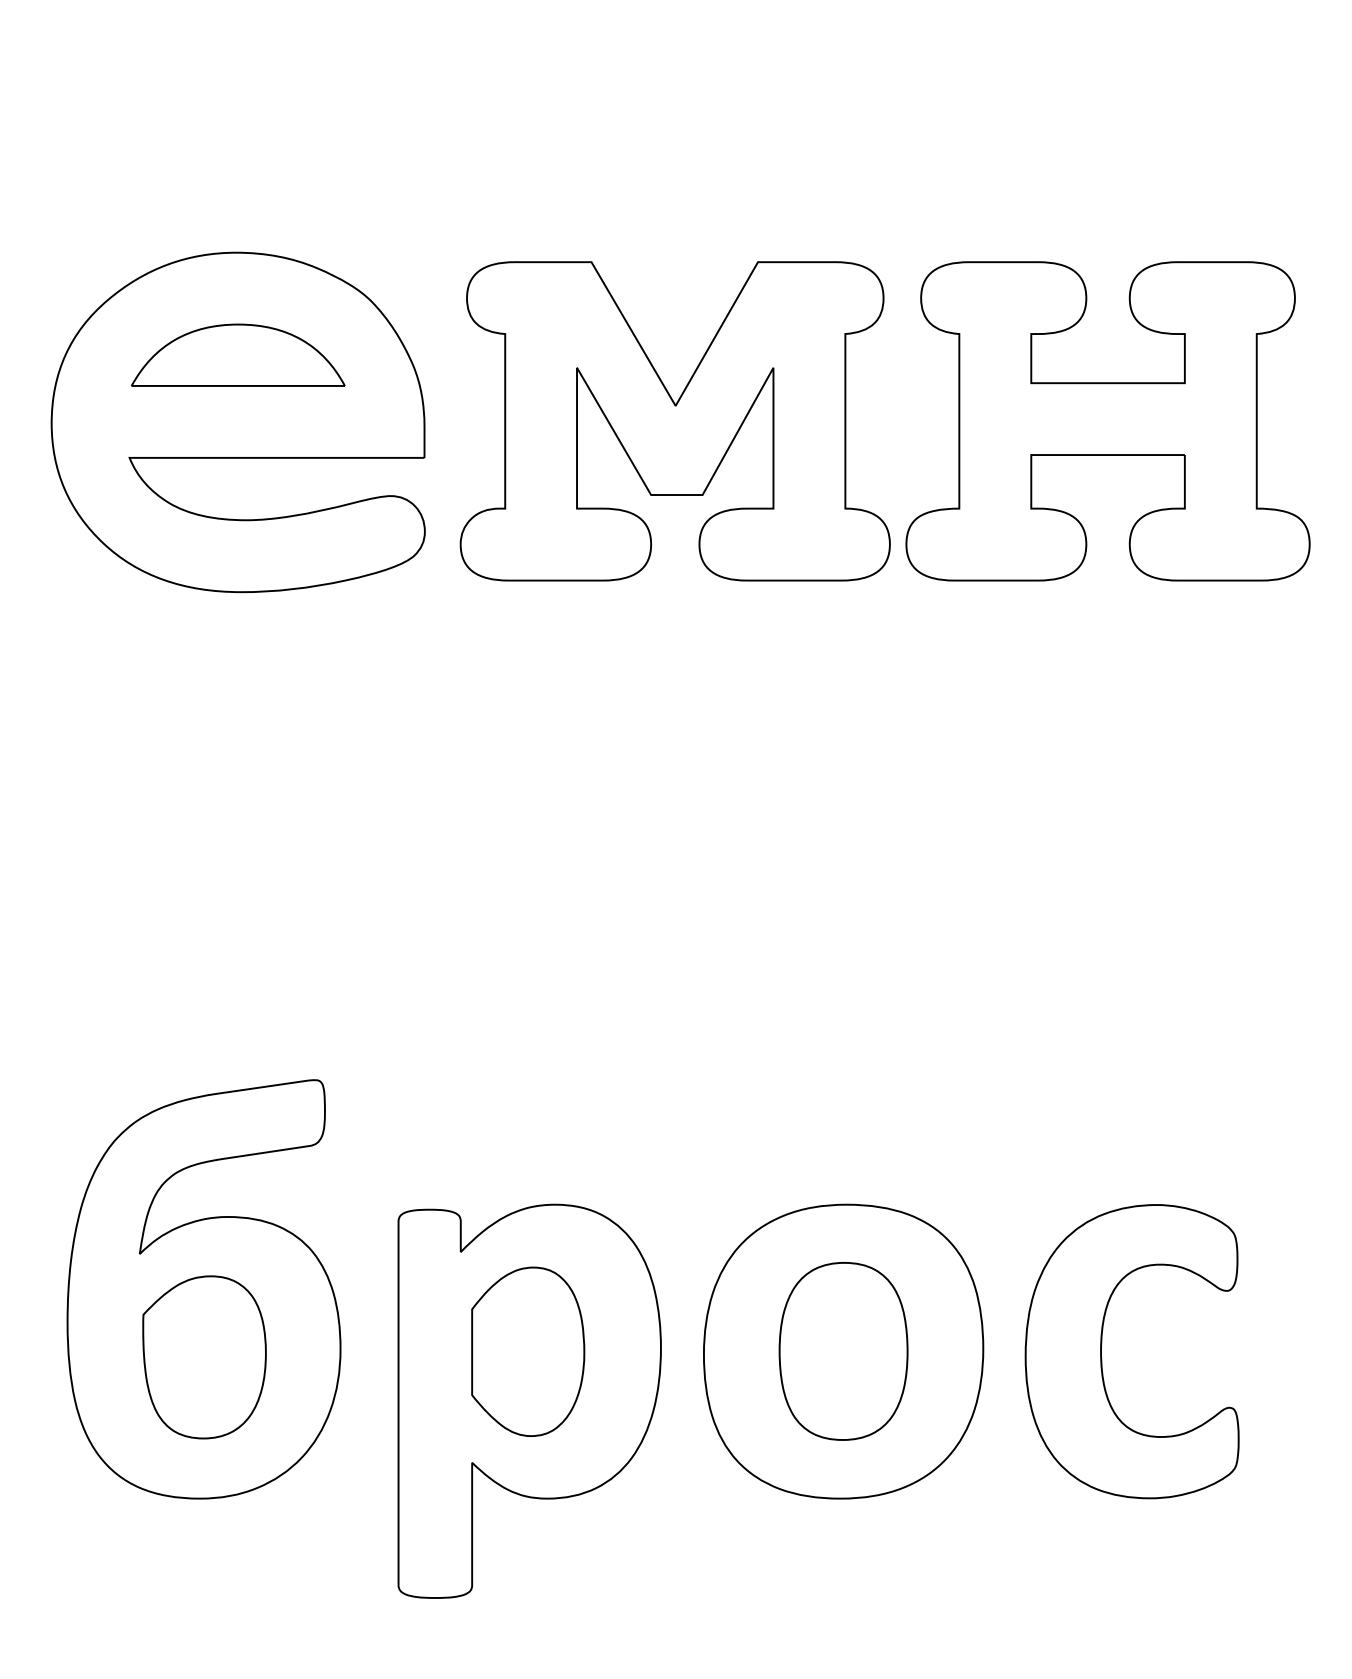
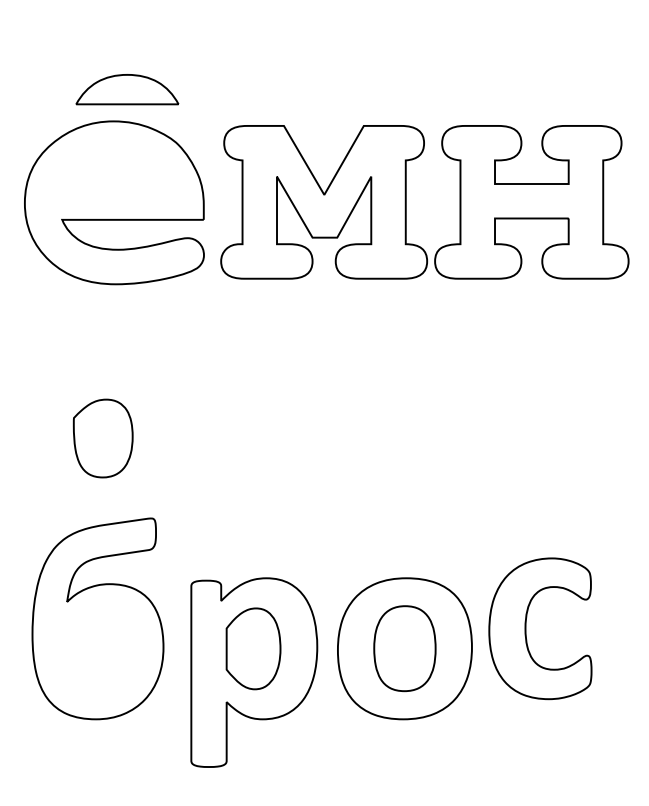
part: (238, 355) -> (127, 89), moved
part: (1103, 1351) -> (526, 628), moved
part: (203, 1357) -> (102, 438), moved

